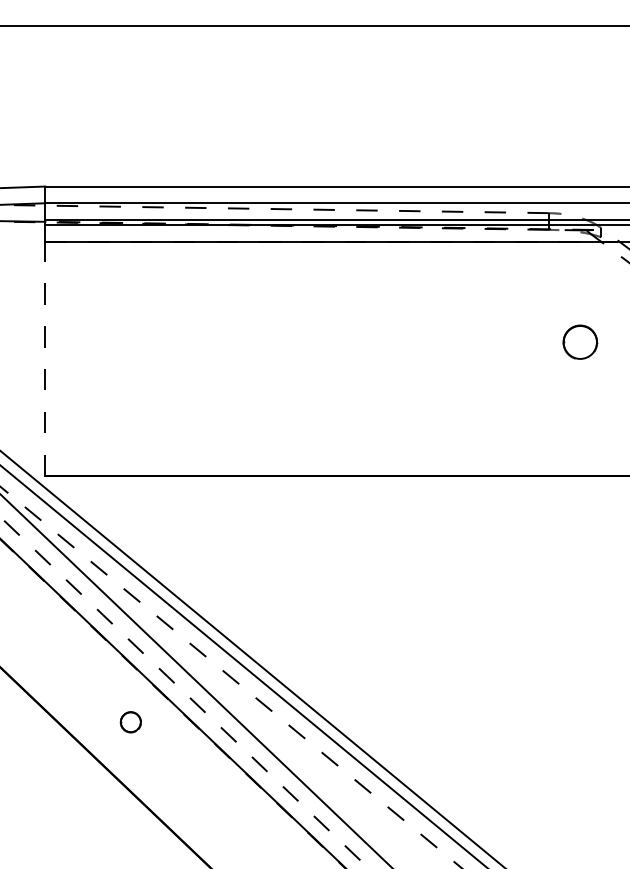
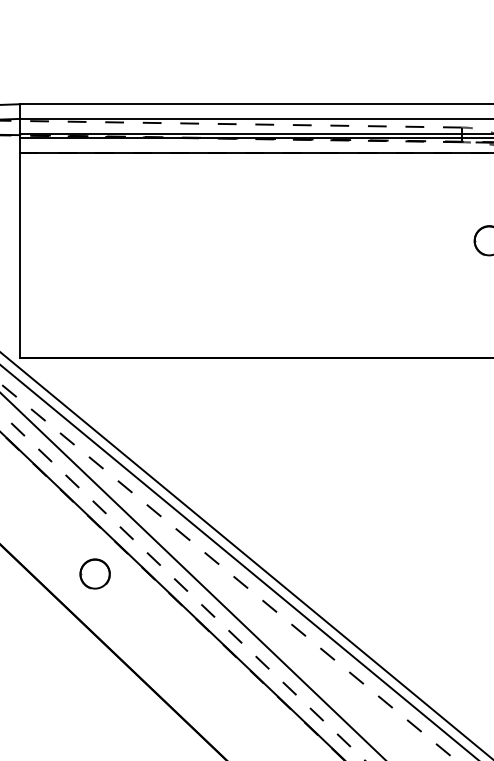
line: (45, 358) -> (20, 255), dashed -> solid
part: (130, 721) -> (94, 573), size x1.67

